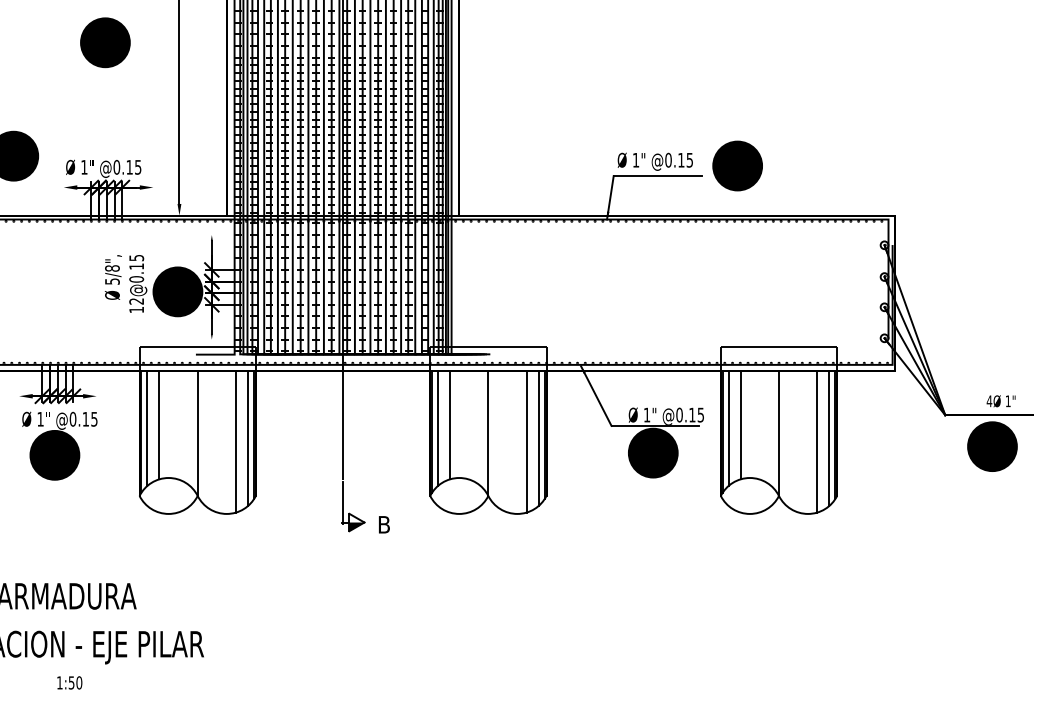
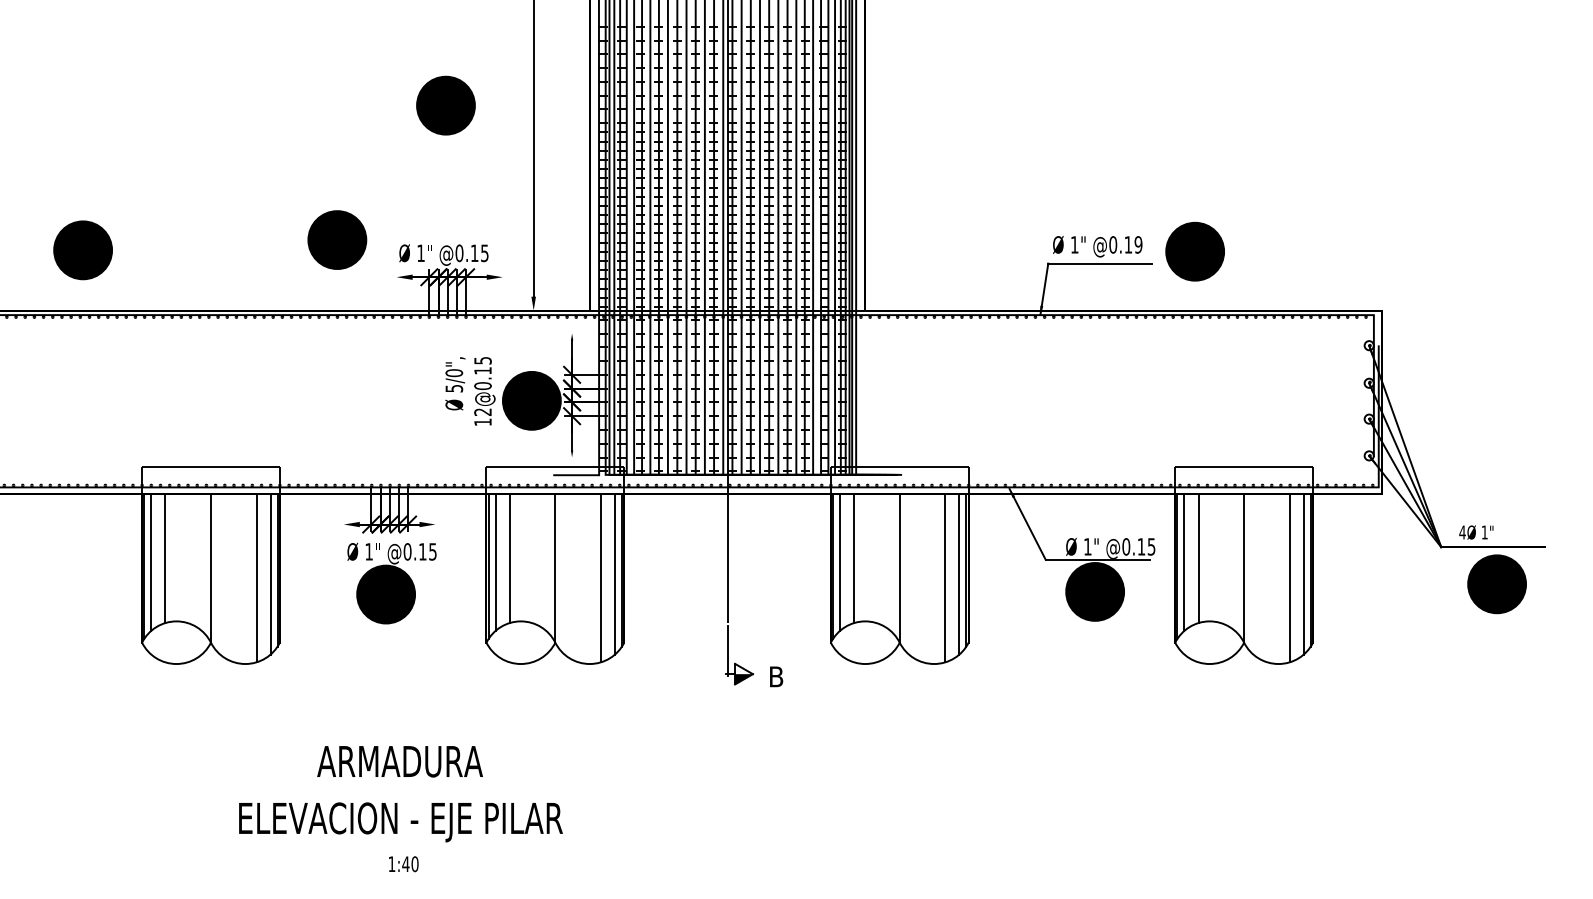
text: (689, 159) -> (1138, 244), @0.15 -> @0.19
text: (111, 268) -> (453, 373), 5/8", -> 5/0",
text: (1001, 401) -> (1476, 532), moved
text: (71, 683) -> (405, 864), 1:50 -> 1:40

